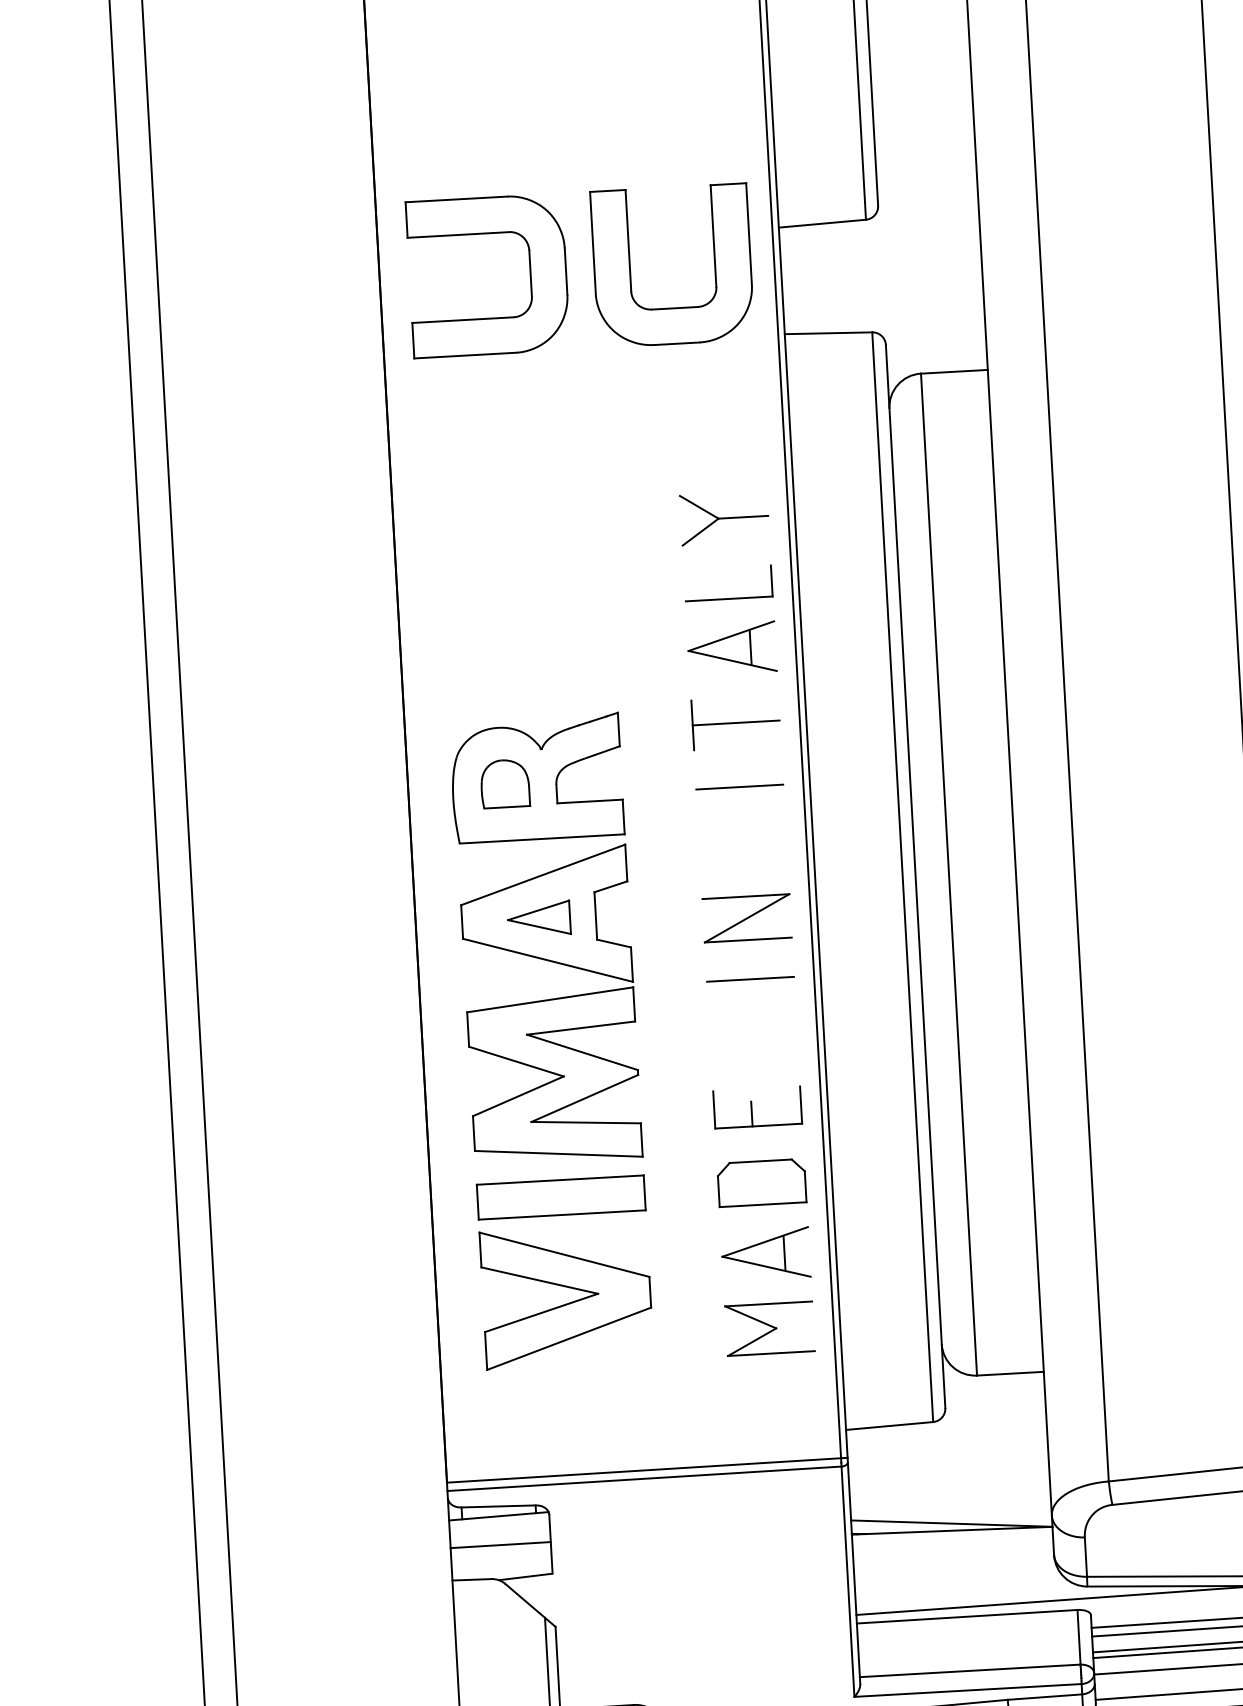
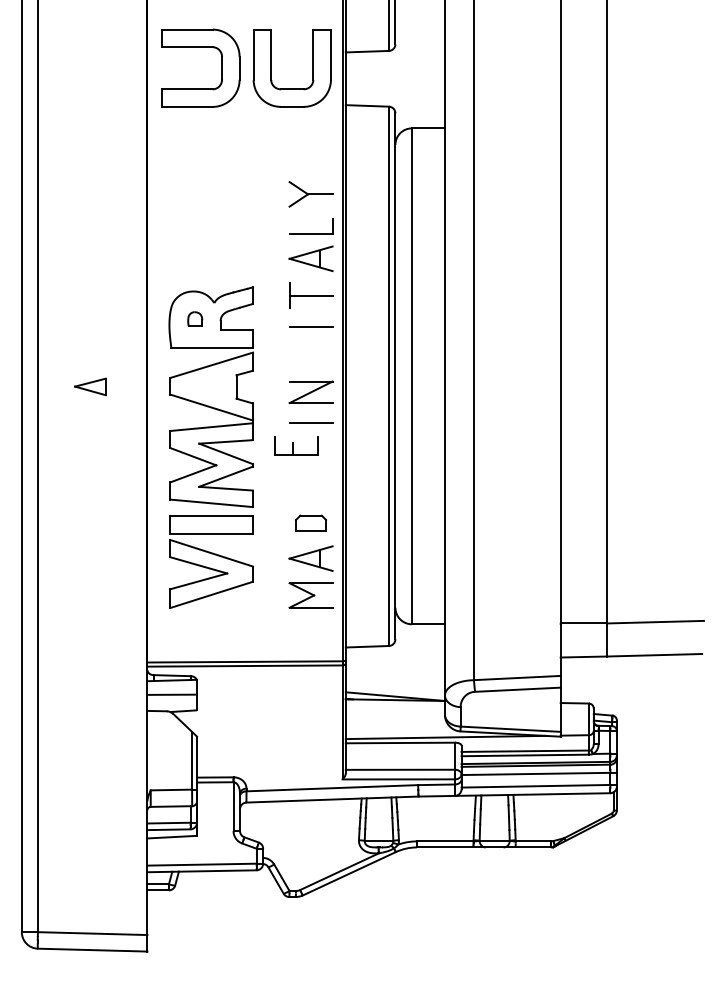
part: (503, 782) -> (194, 318), size x0.6
part: (539, 918) -> (90, 386), moved
part: (758, 1106) -> (296, 445), moved
part: (760, 1181) -> (310, 522), size x0.7

